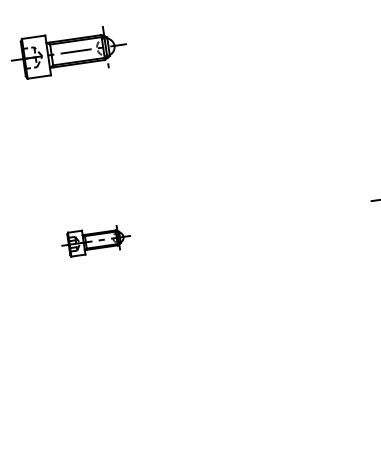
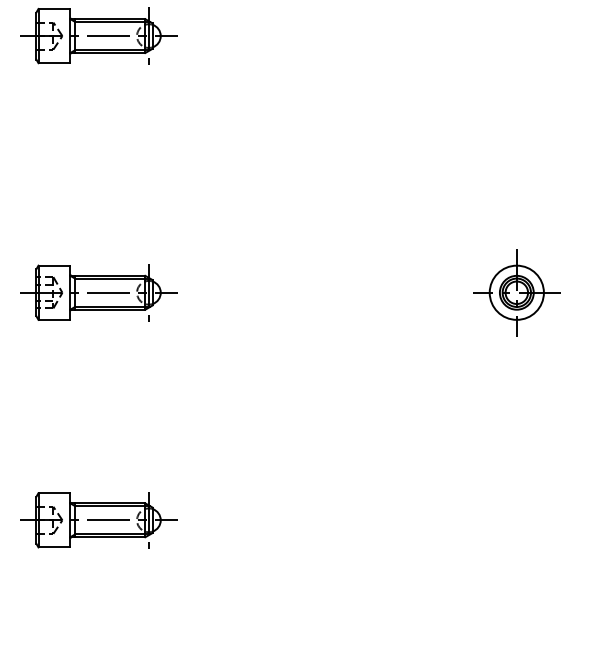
part: (95, 240) -> (98, 292), size x1.67
part: (120, 407) -> (98, 520), added

